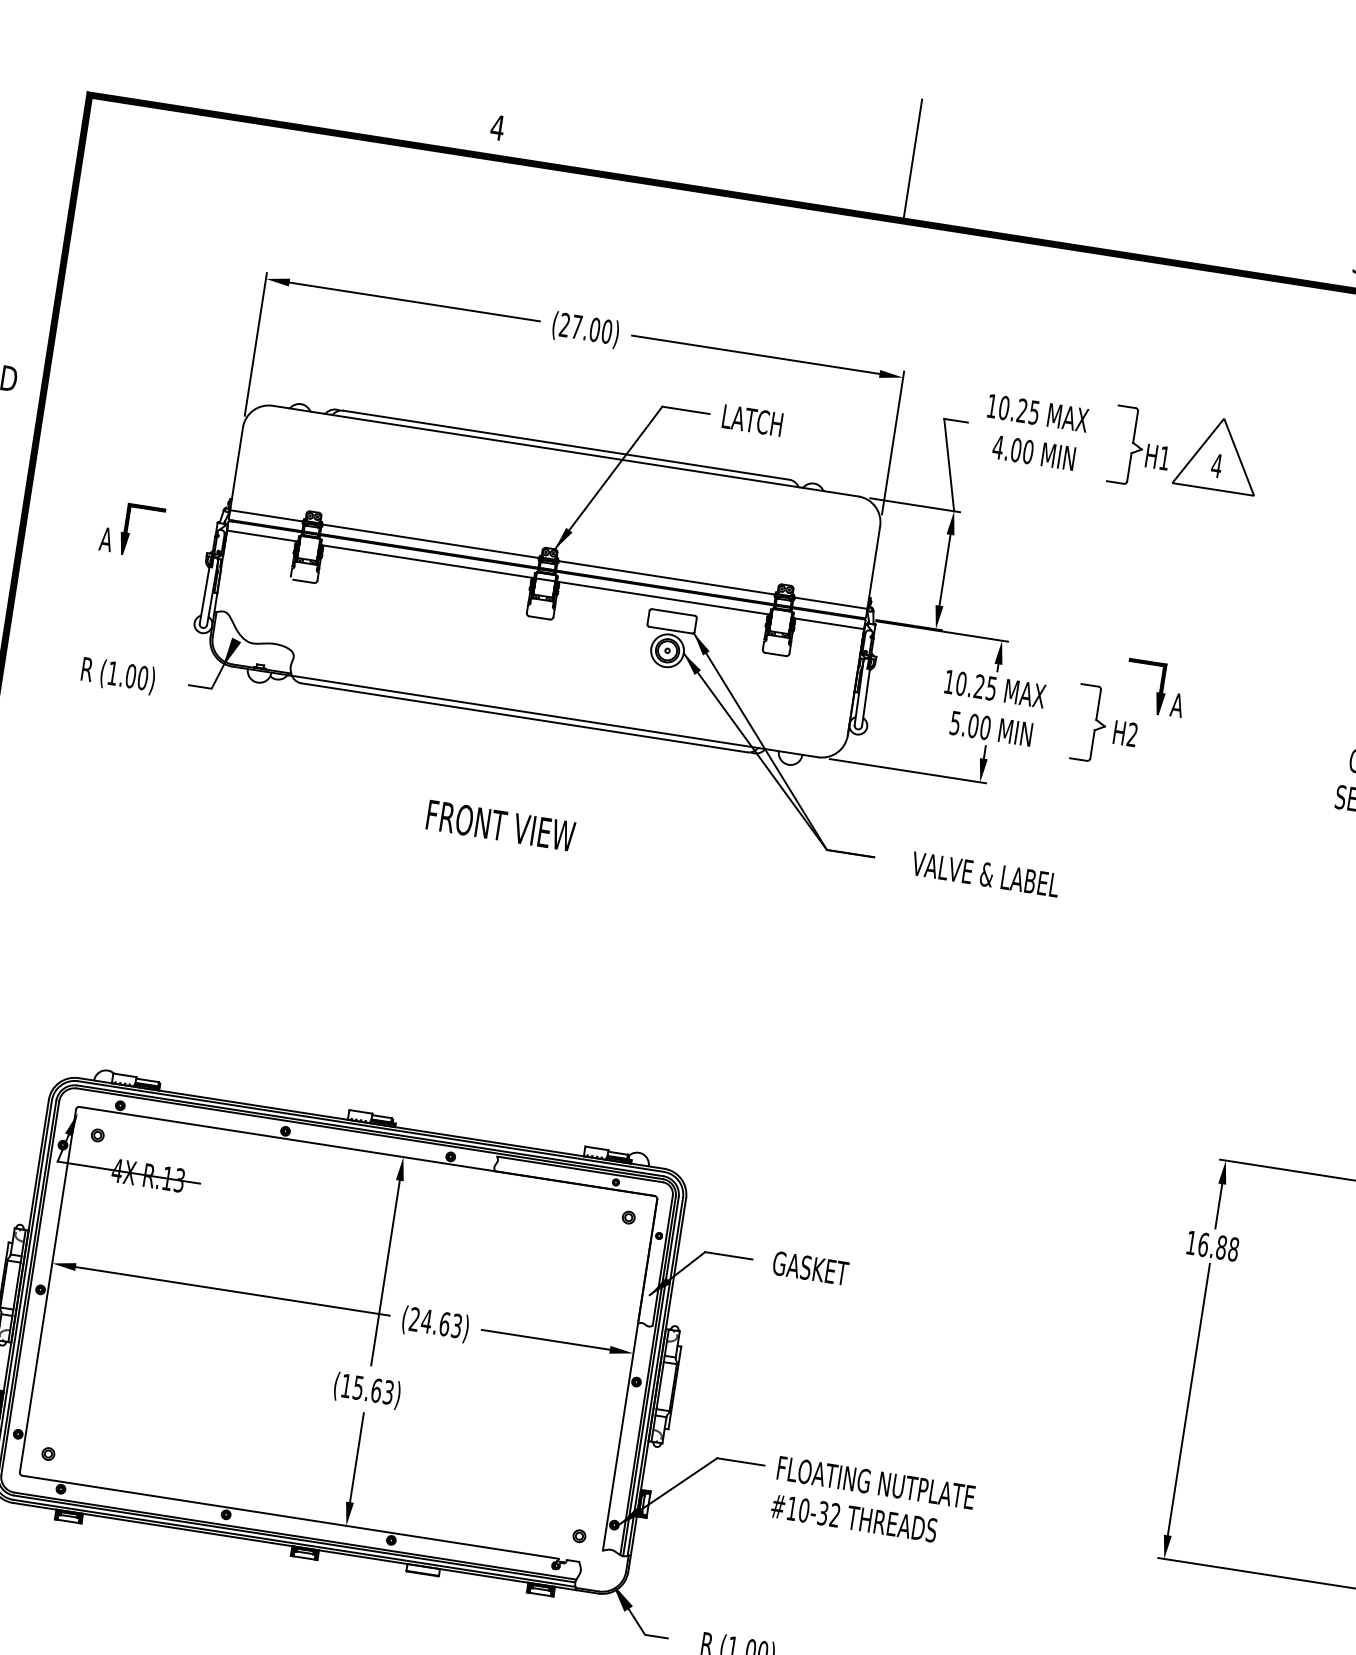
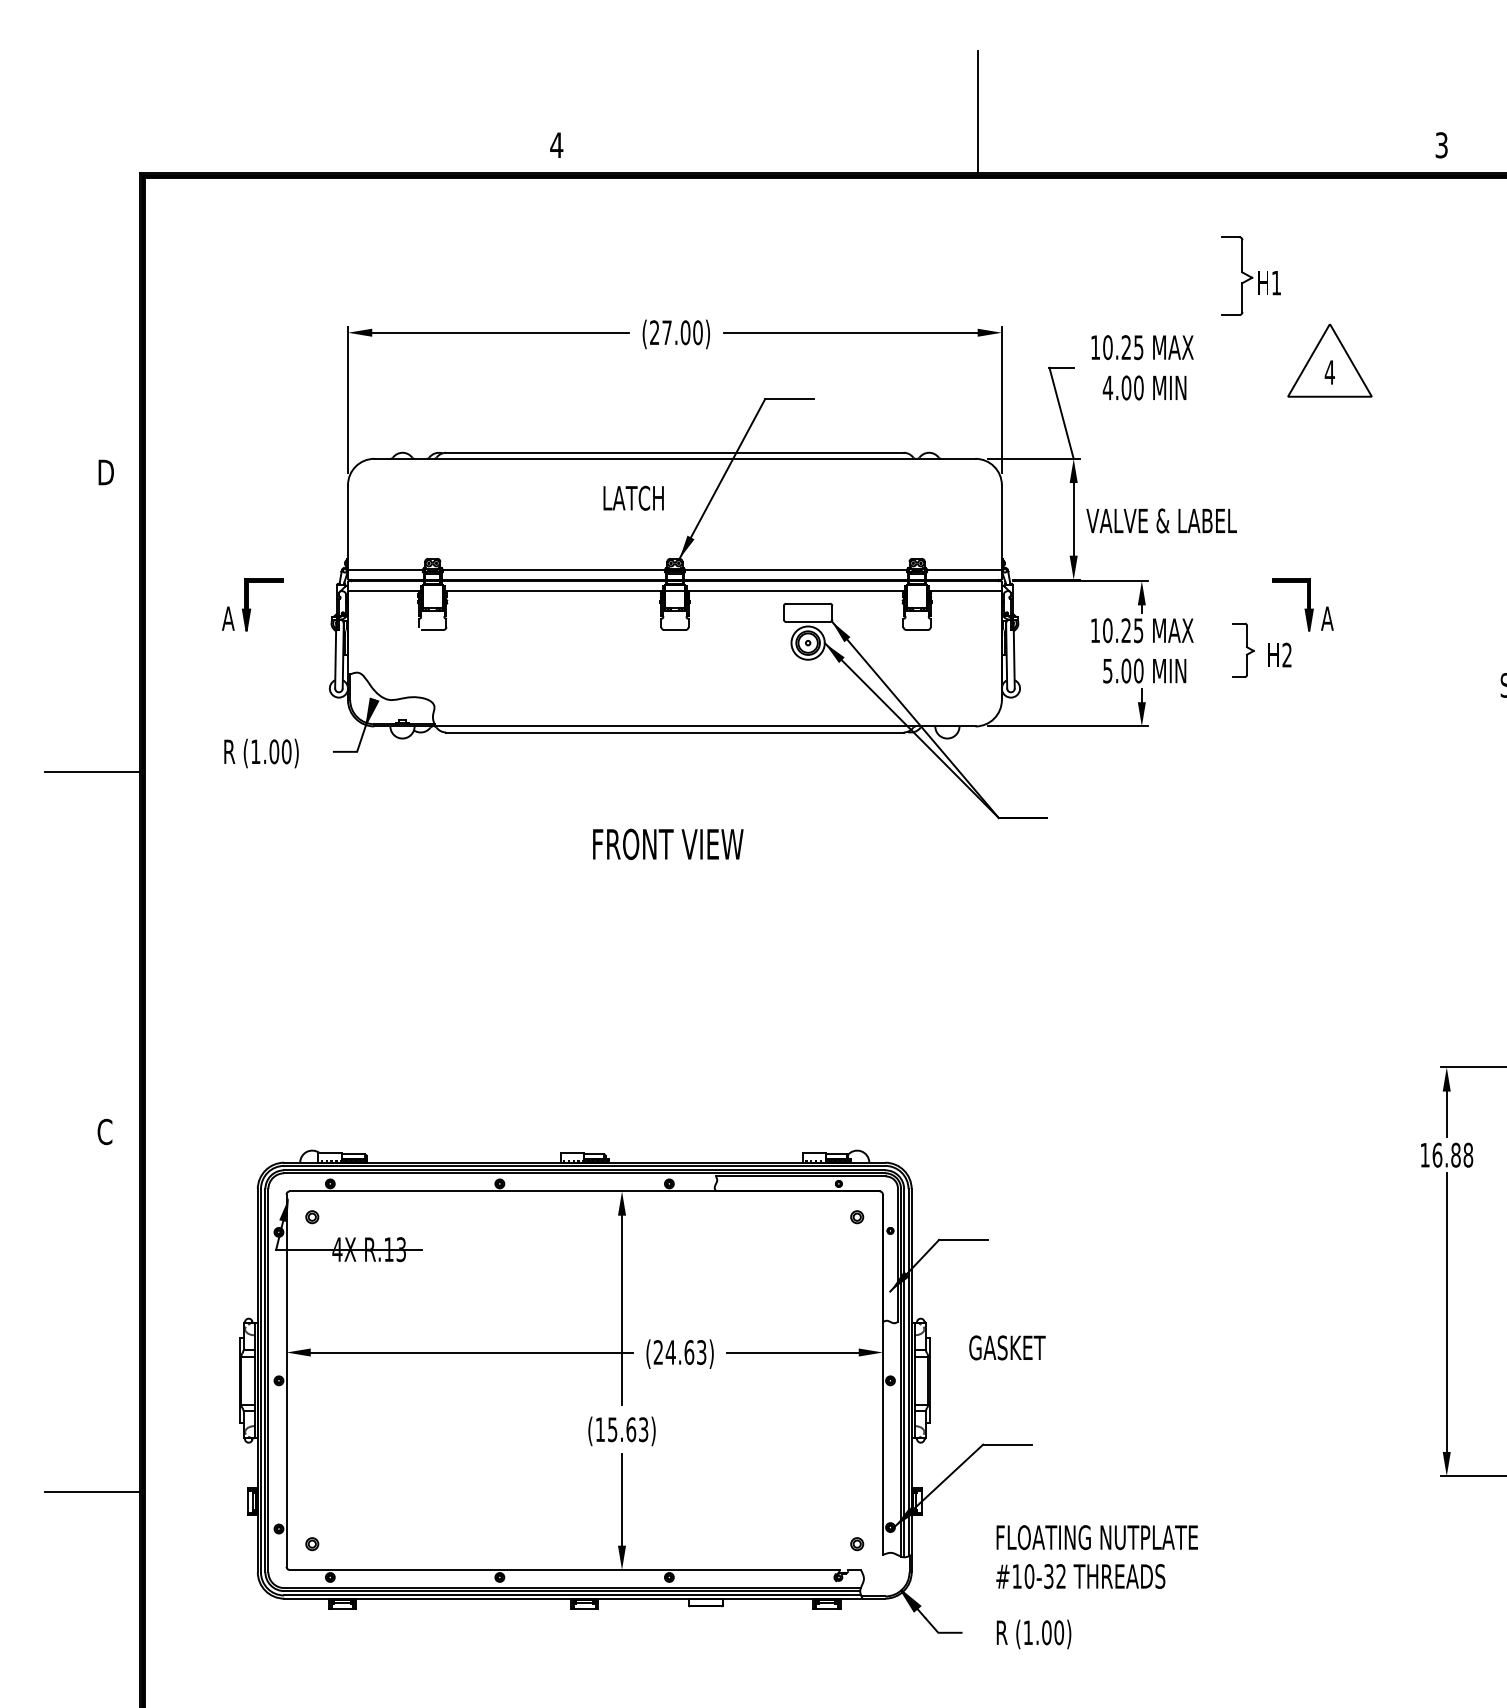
text: (752, 419) -> (633, 497), moved
part: (1140, 447) -> (1250, 275), moved
part: (1090, 723) -> (1243, 650), size x0.7
text: (985, 874) -> (1161, 520), moved
text: (810, 1268) -> (1007, 1347), moved
text: (872, 1501) -> (1096, 1556), moved

